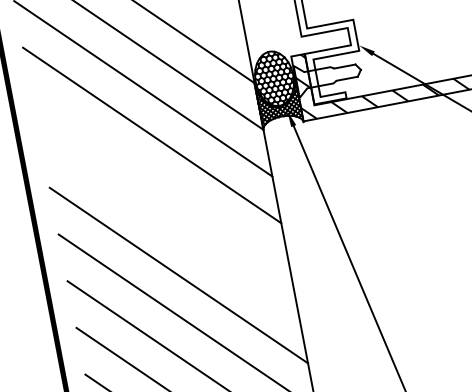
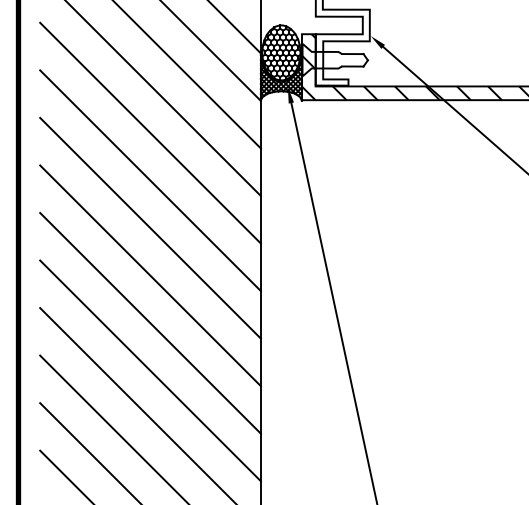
line: (160, 181) -> (150, 132), added
line: (169, 228) -> (150, 180), added

